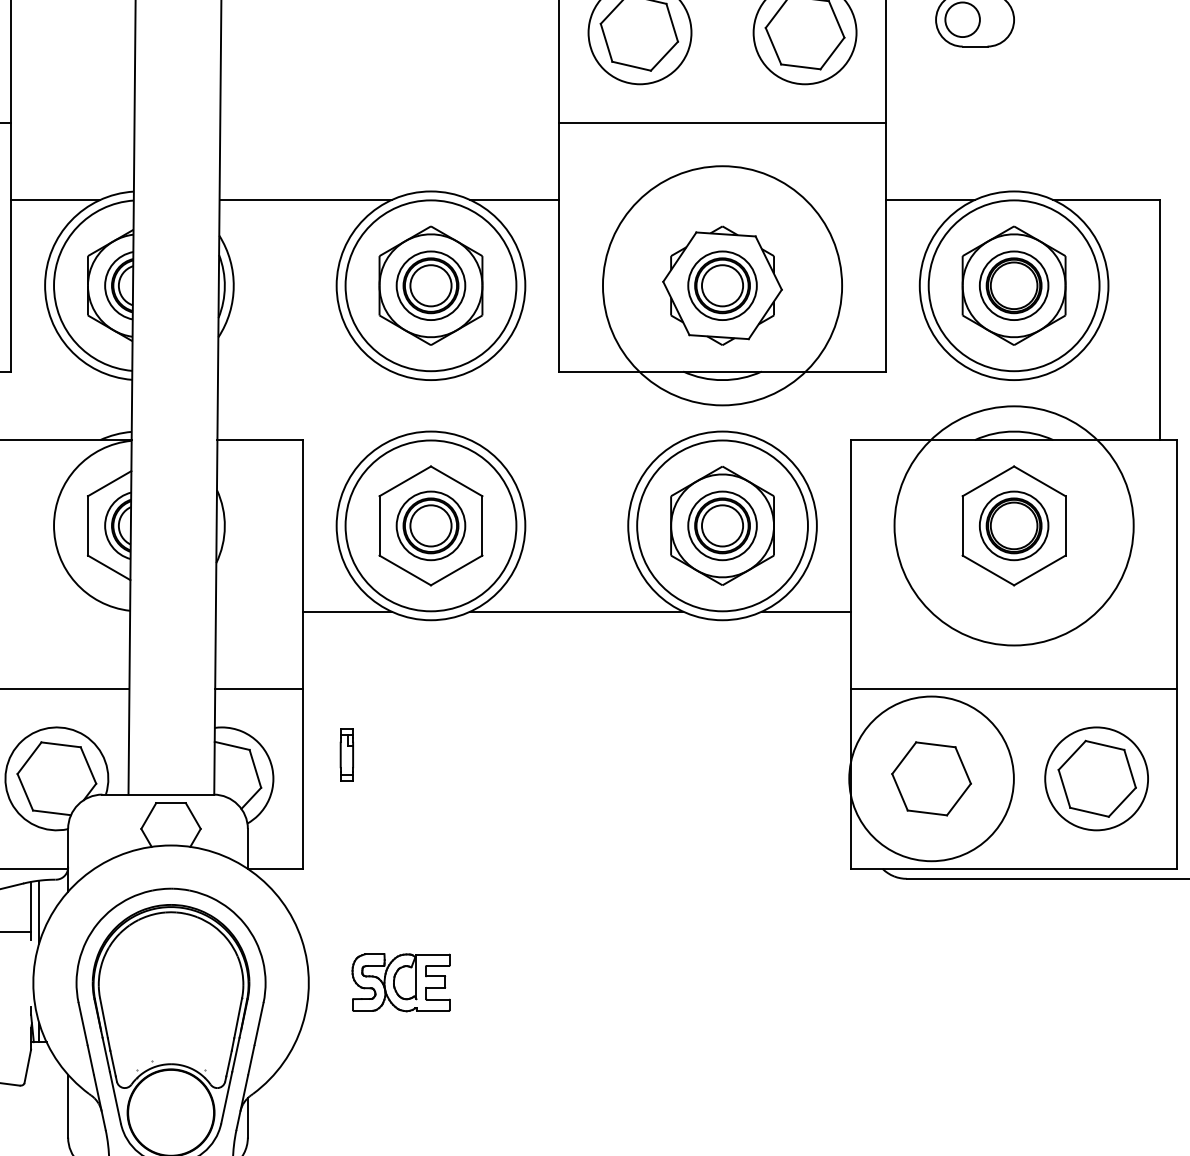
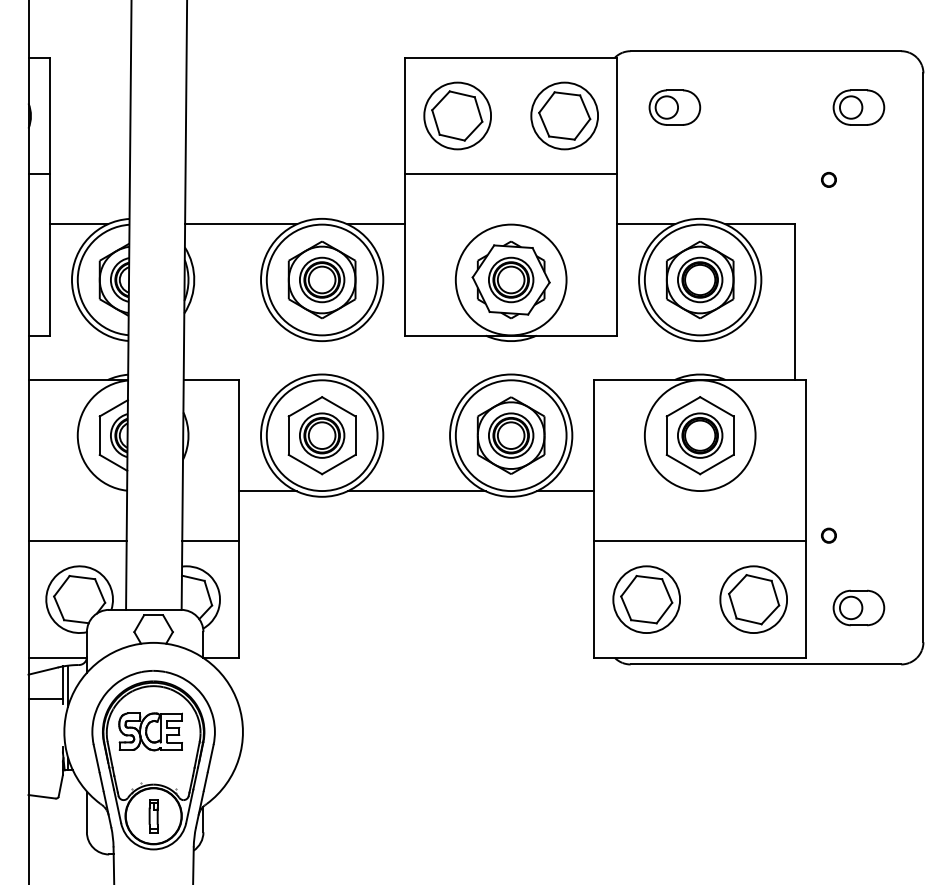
circle: (721, 285) -> (510, 279), size x0.71
circle: (1013, 525) -> (699, 435), size x0.71
part: (346, 755) -> (153, 816), moved
circle: (931, 778) -> (646, 599), size x0.62
part: (400, 982) -> (150, 731), moved

